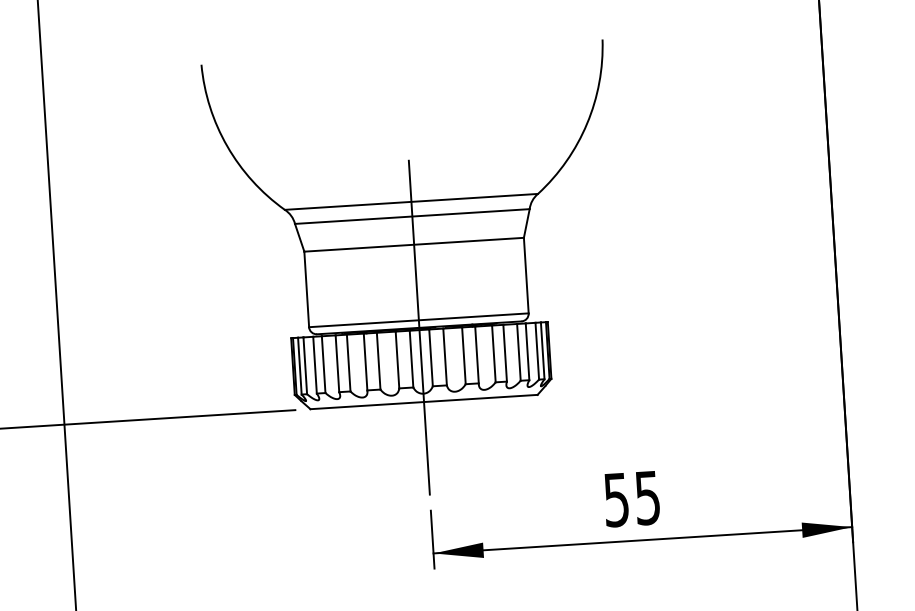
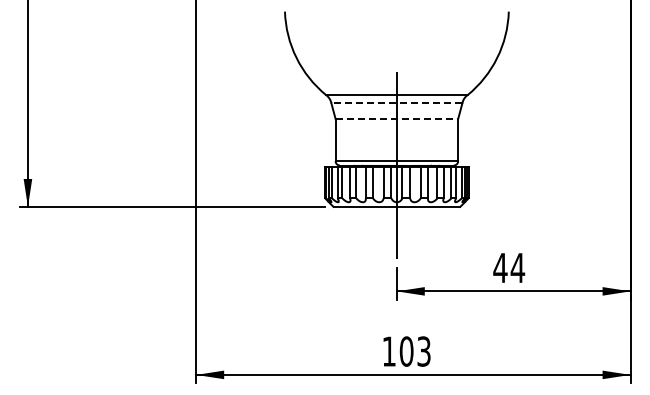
line: (411, 216) -> (396, 103), solid -> dashed
line: (415, 245) -> (397, 119), solid -> dashed
text: (632, 499) -> (509, 268), 55 -> 44

